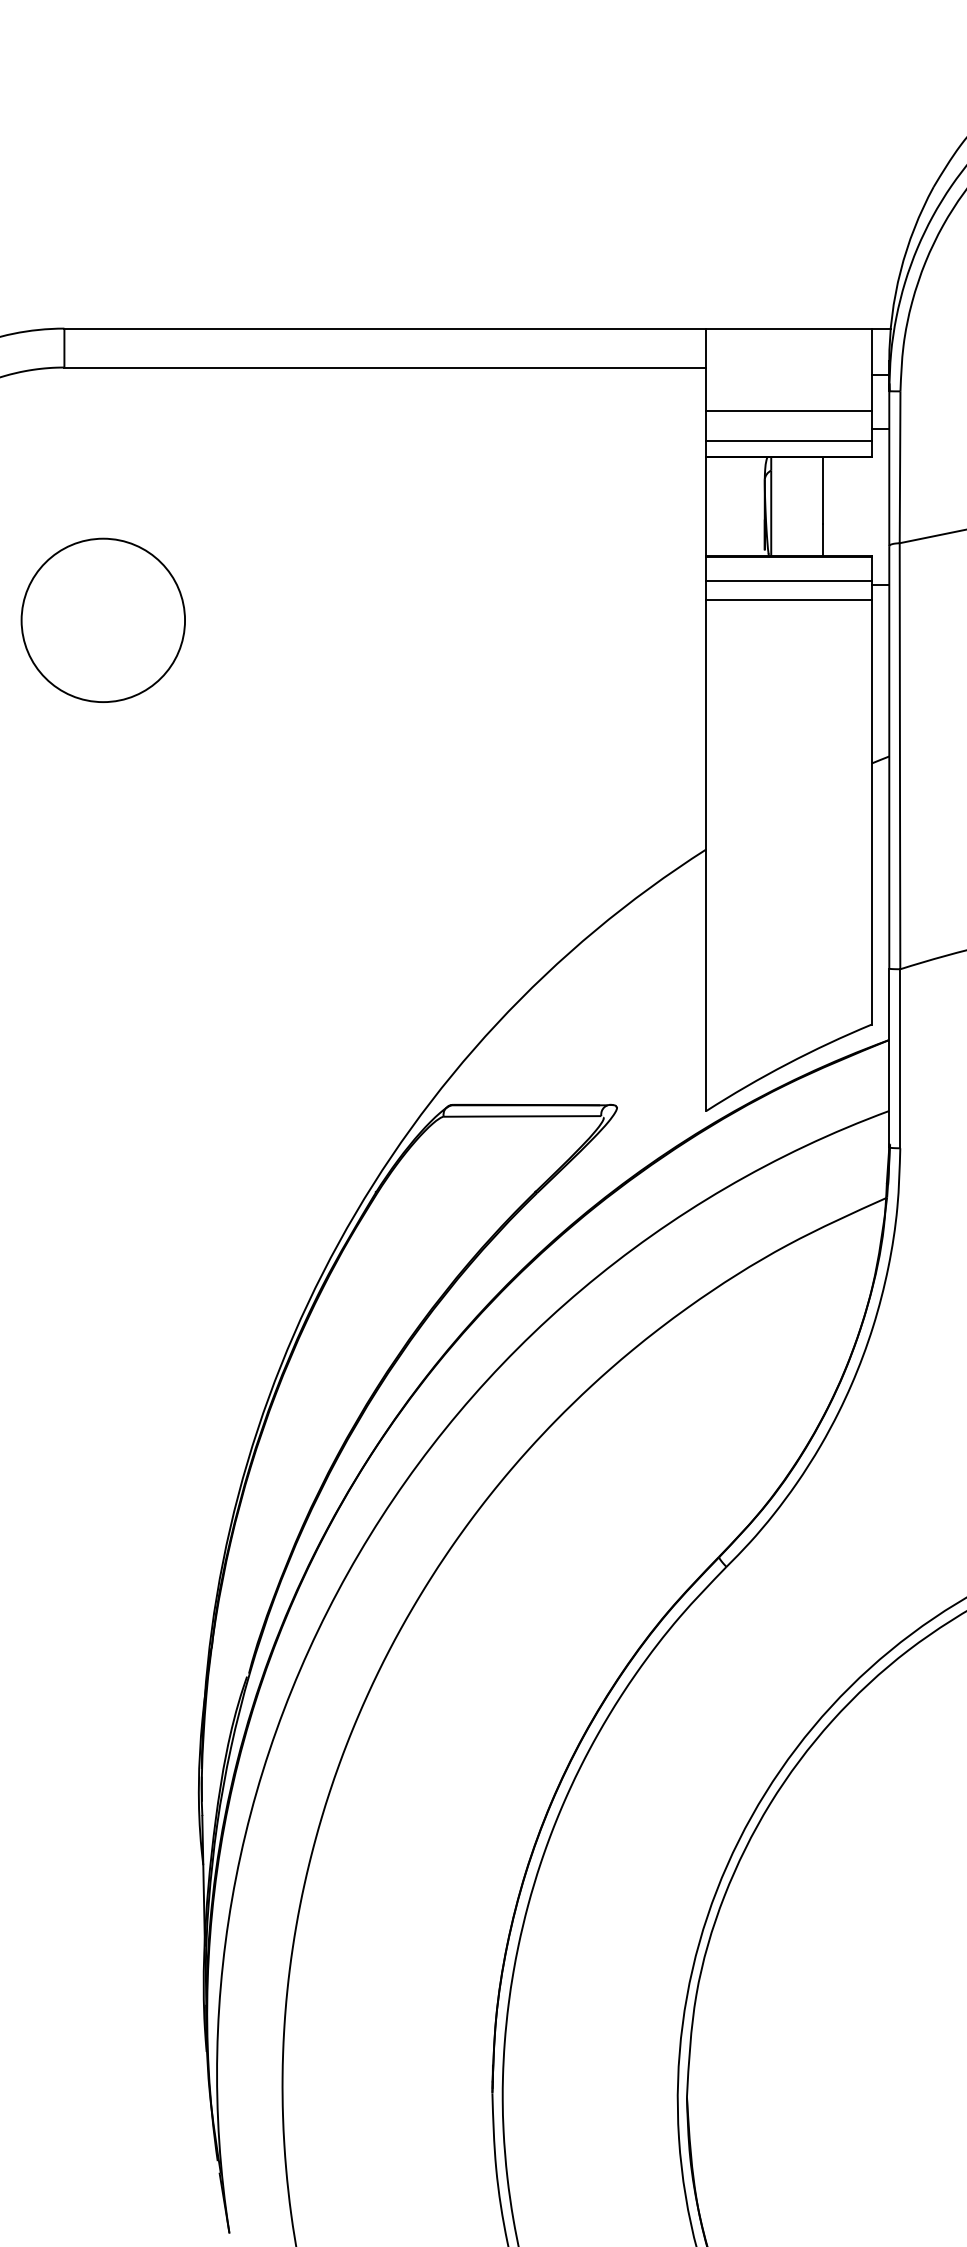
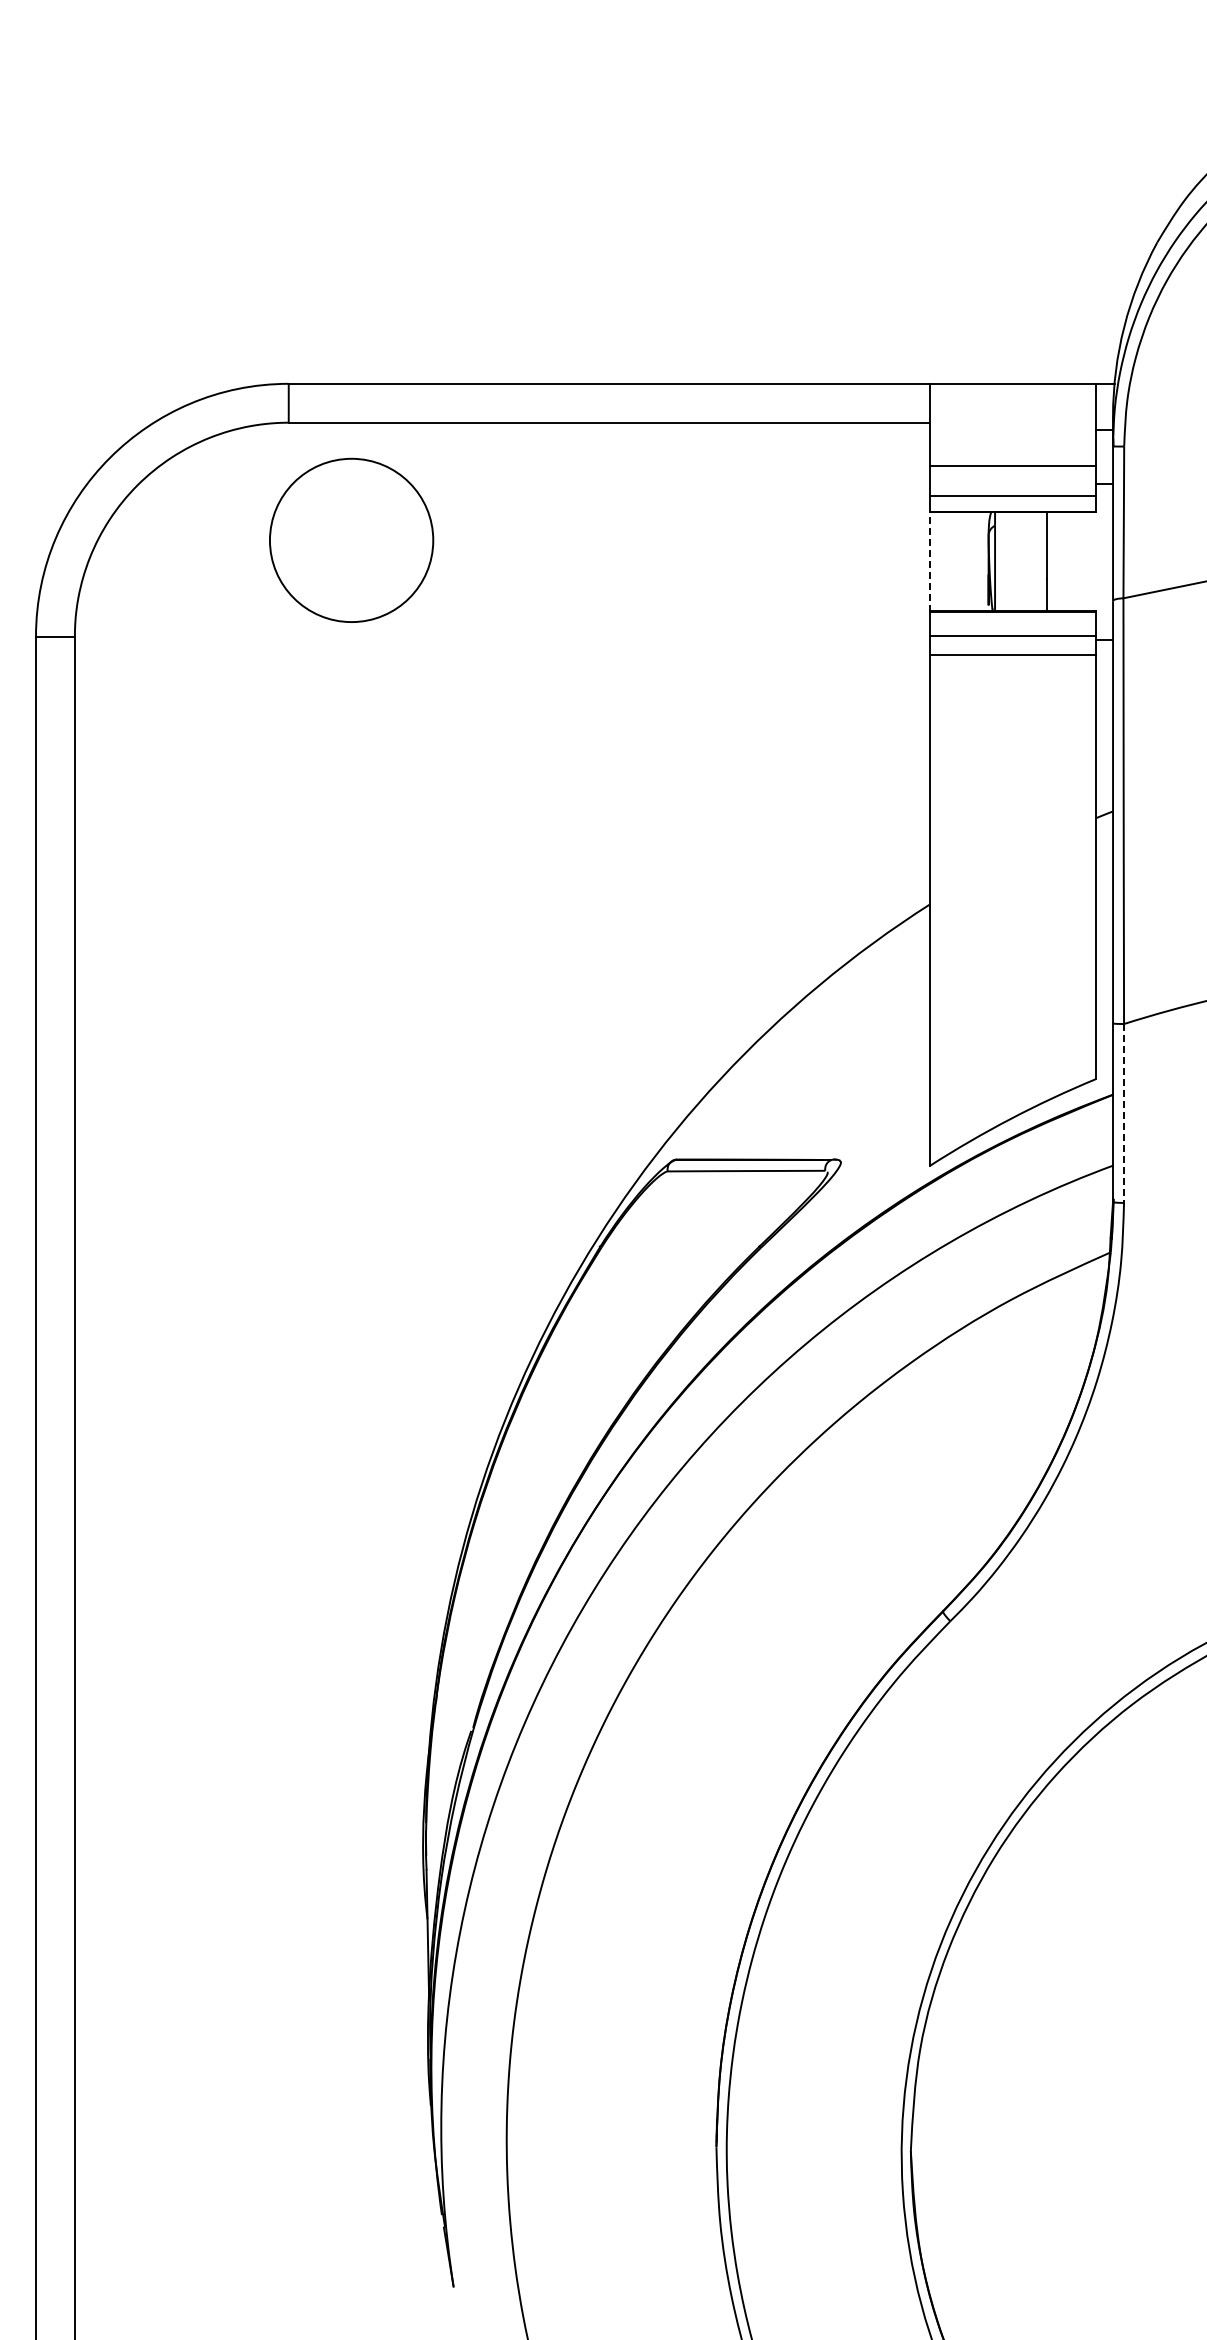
line: (706, 507) -> (930, 562), solid -> dashed
circle: (103, 619) -> (351, 539), moved
line: (900, 1059) -> (1124, 1114), solid -> dashed

